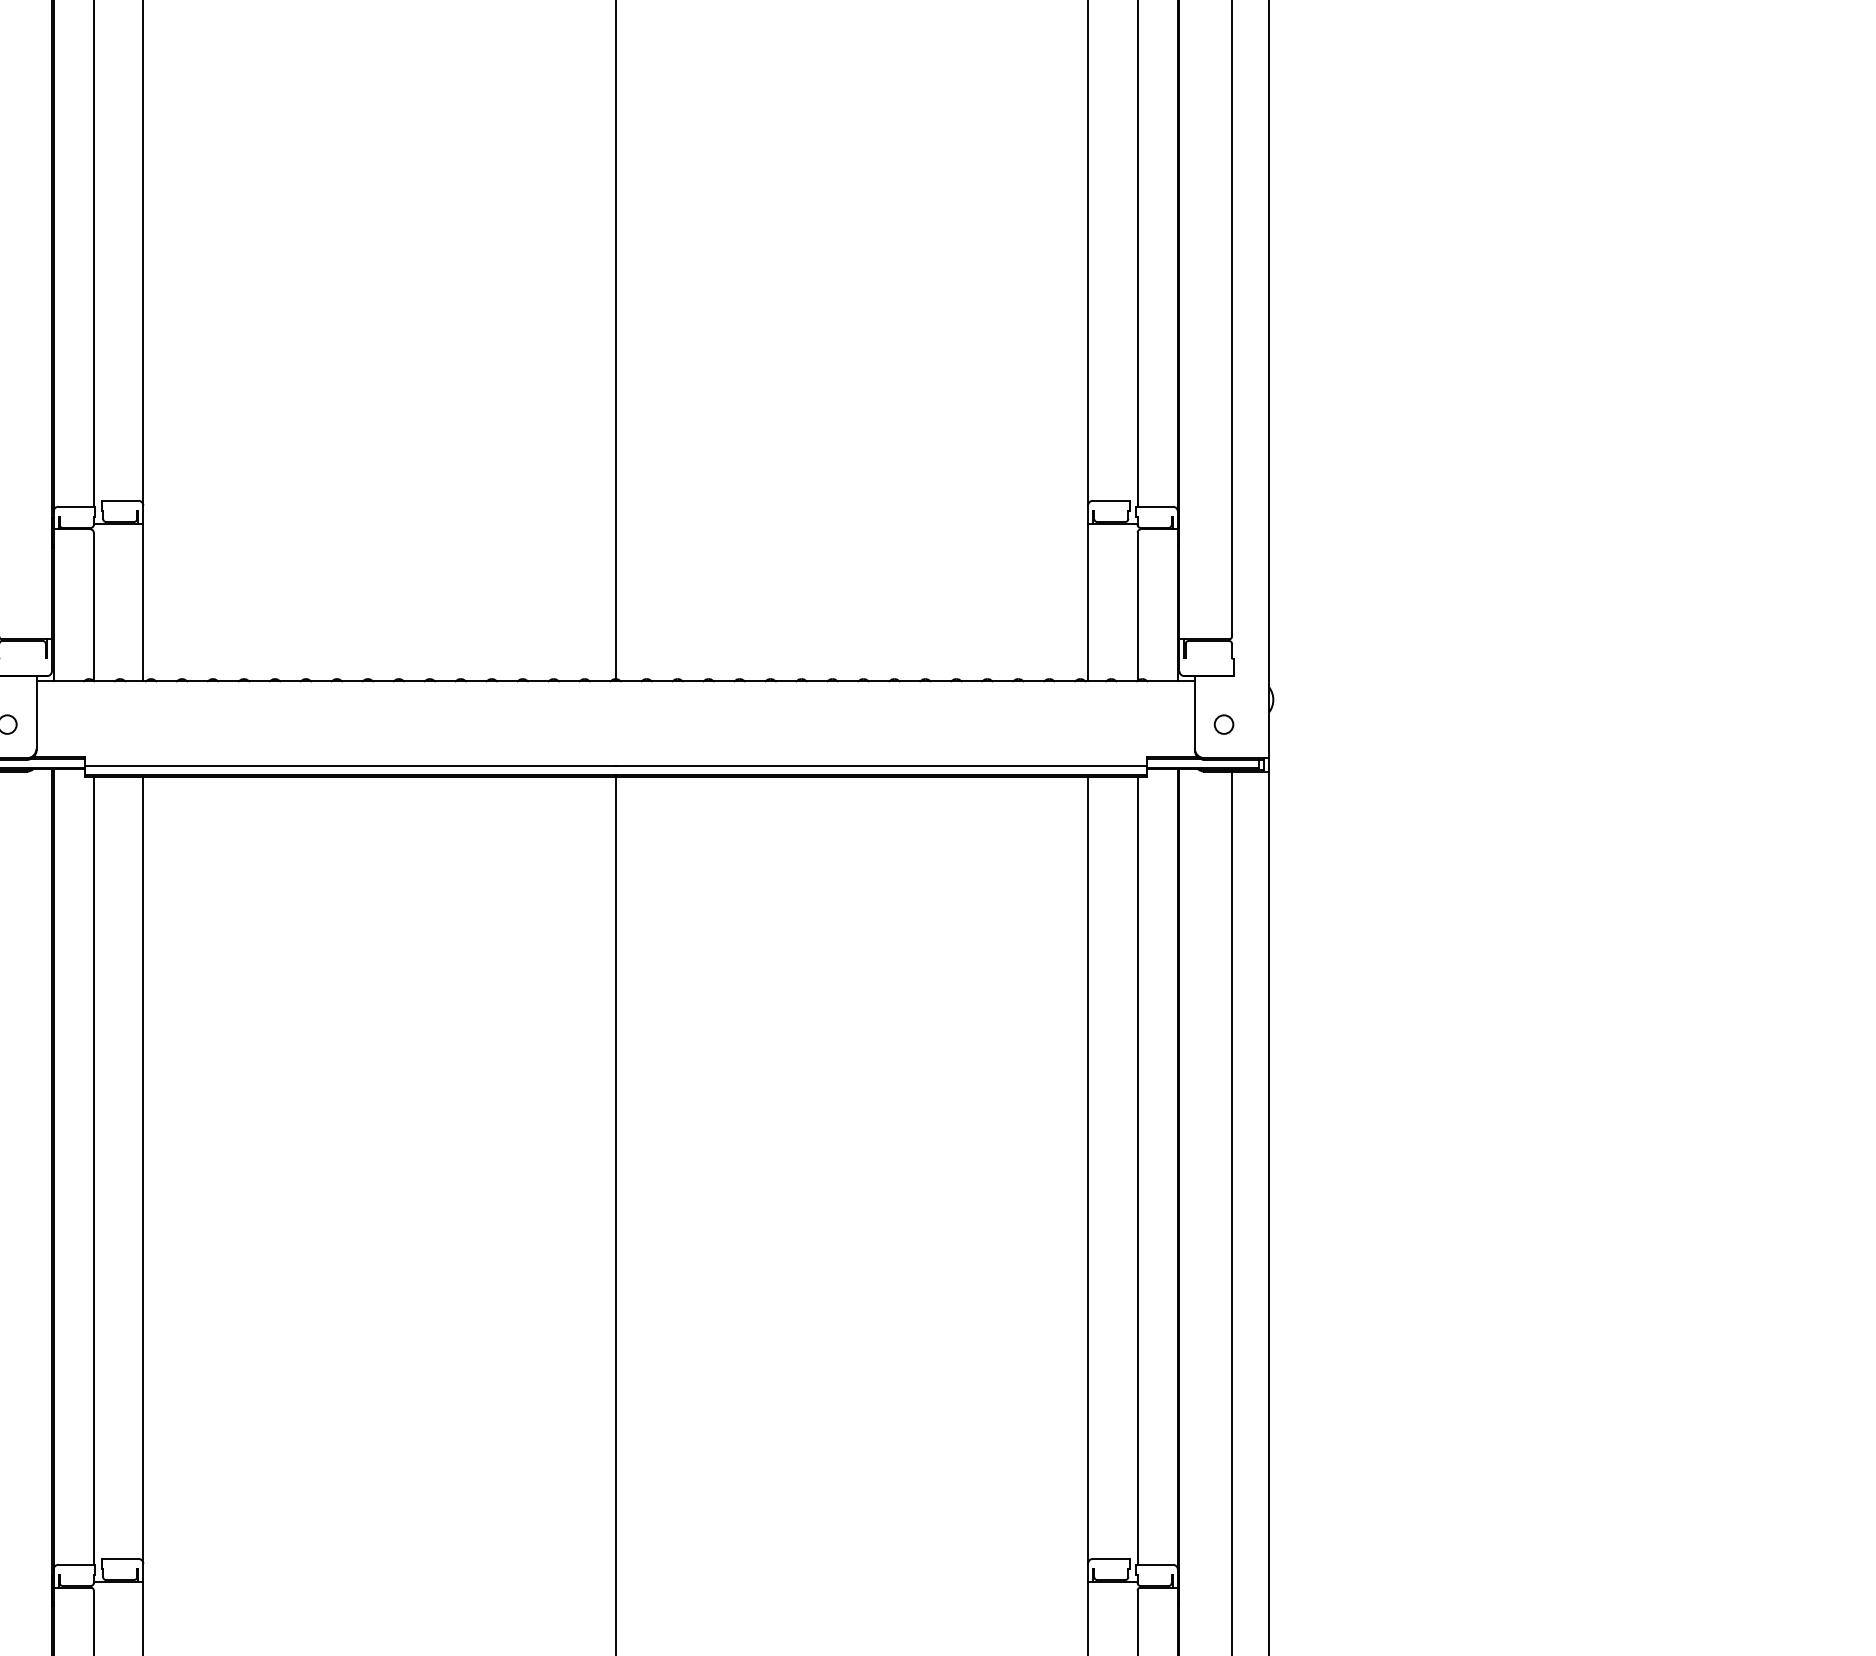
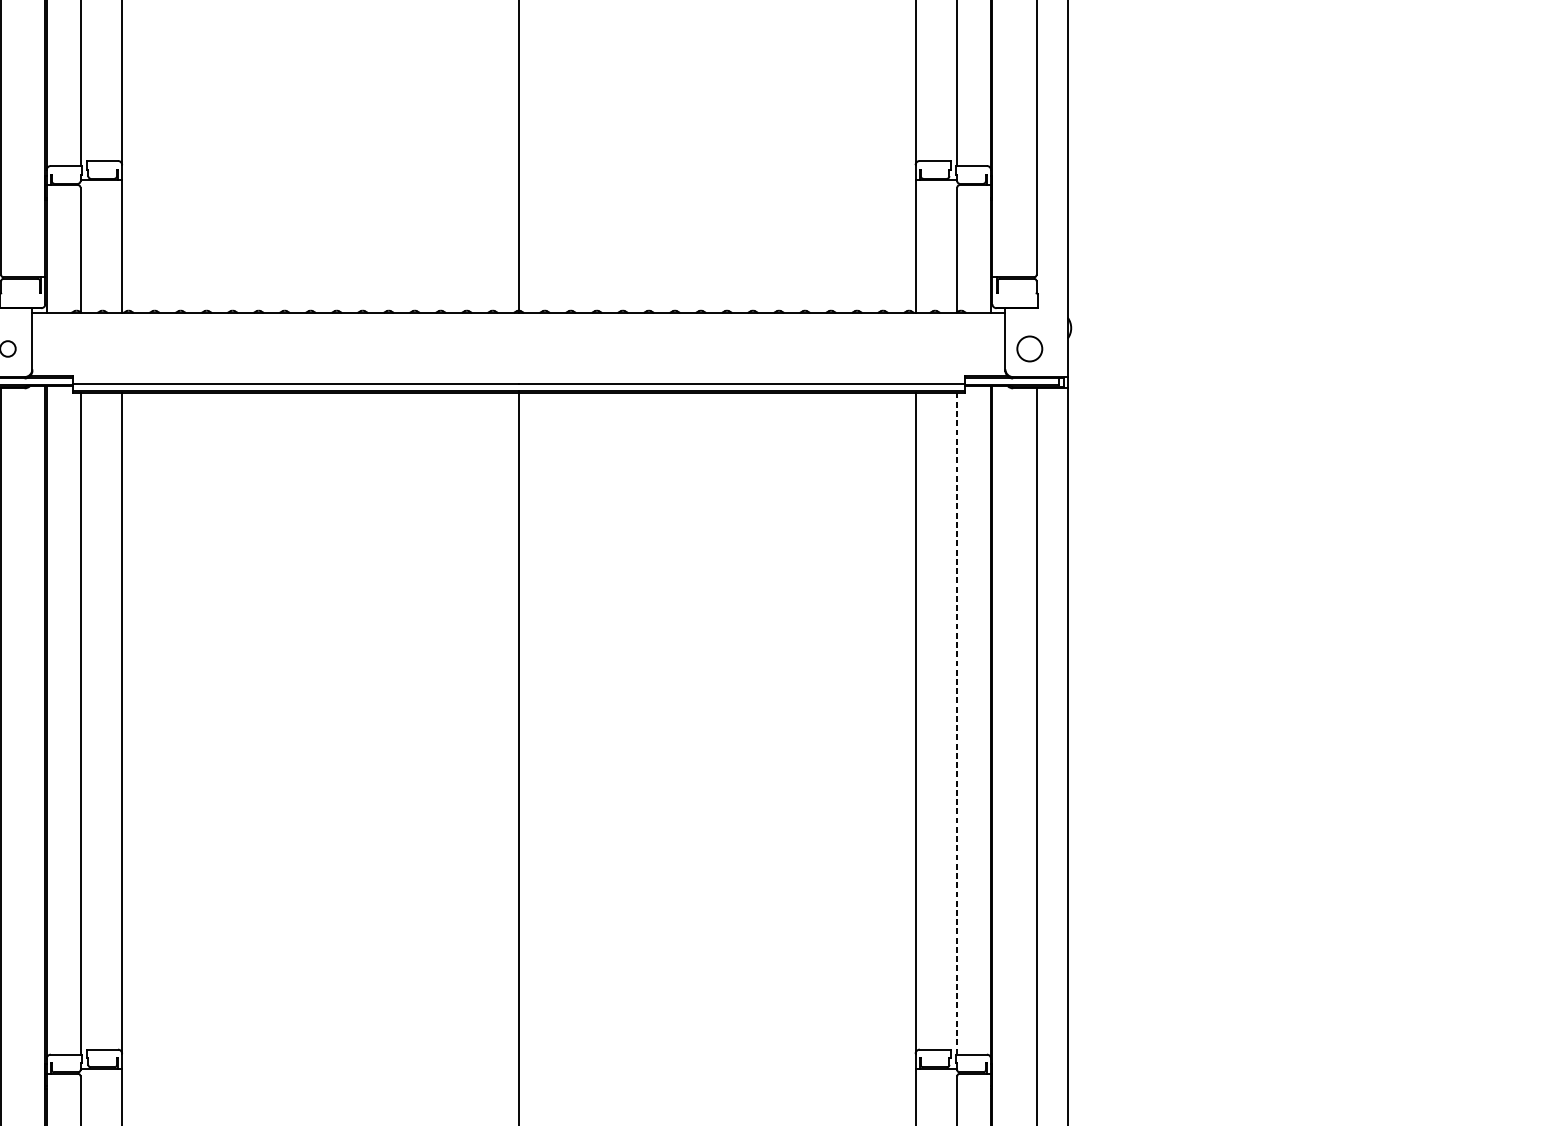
circle: (1223, 724) -> (1029, 348), size x1.6
line: (1137, 1171) -> (957, 724), solid -> dashed

